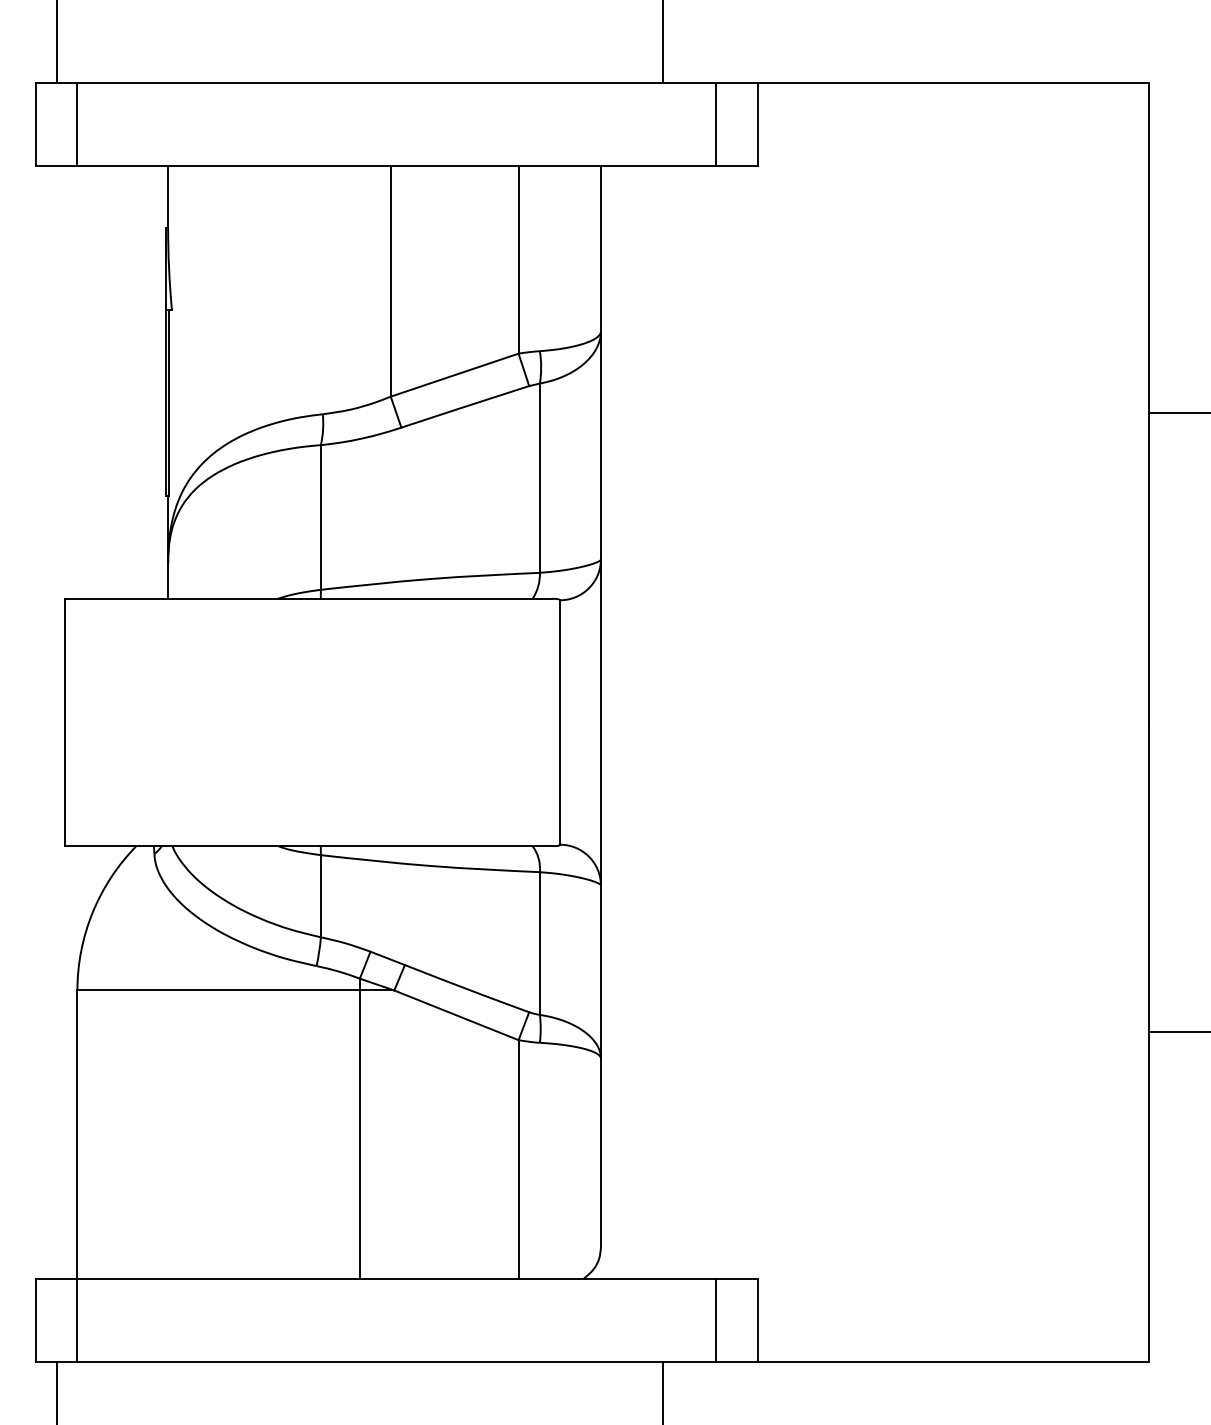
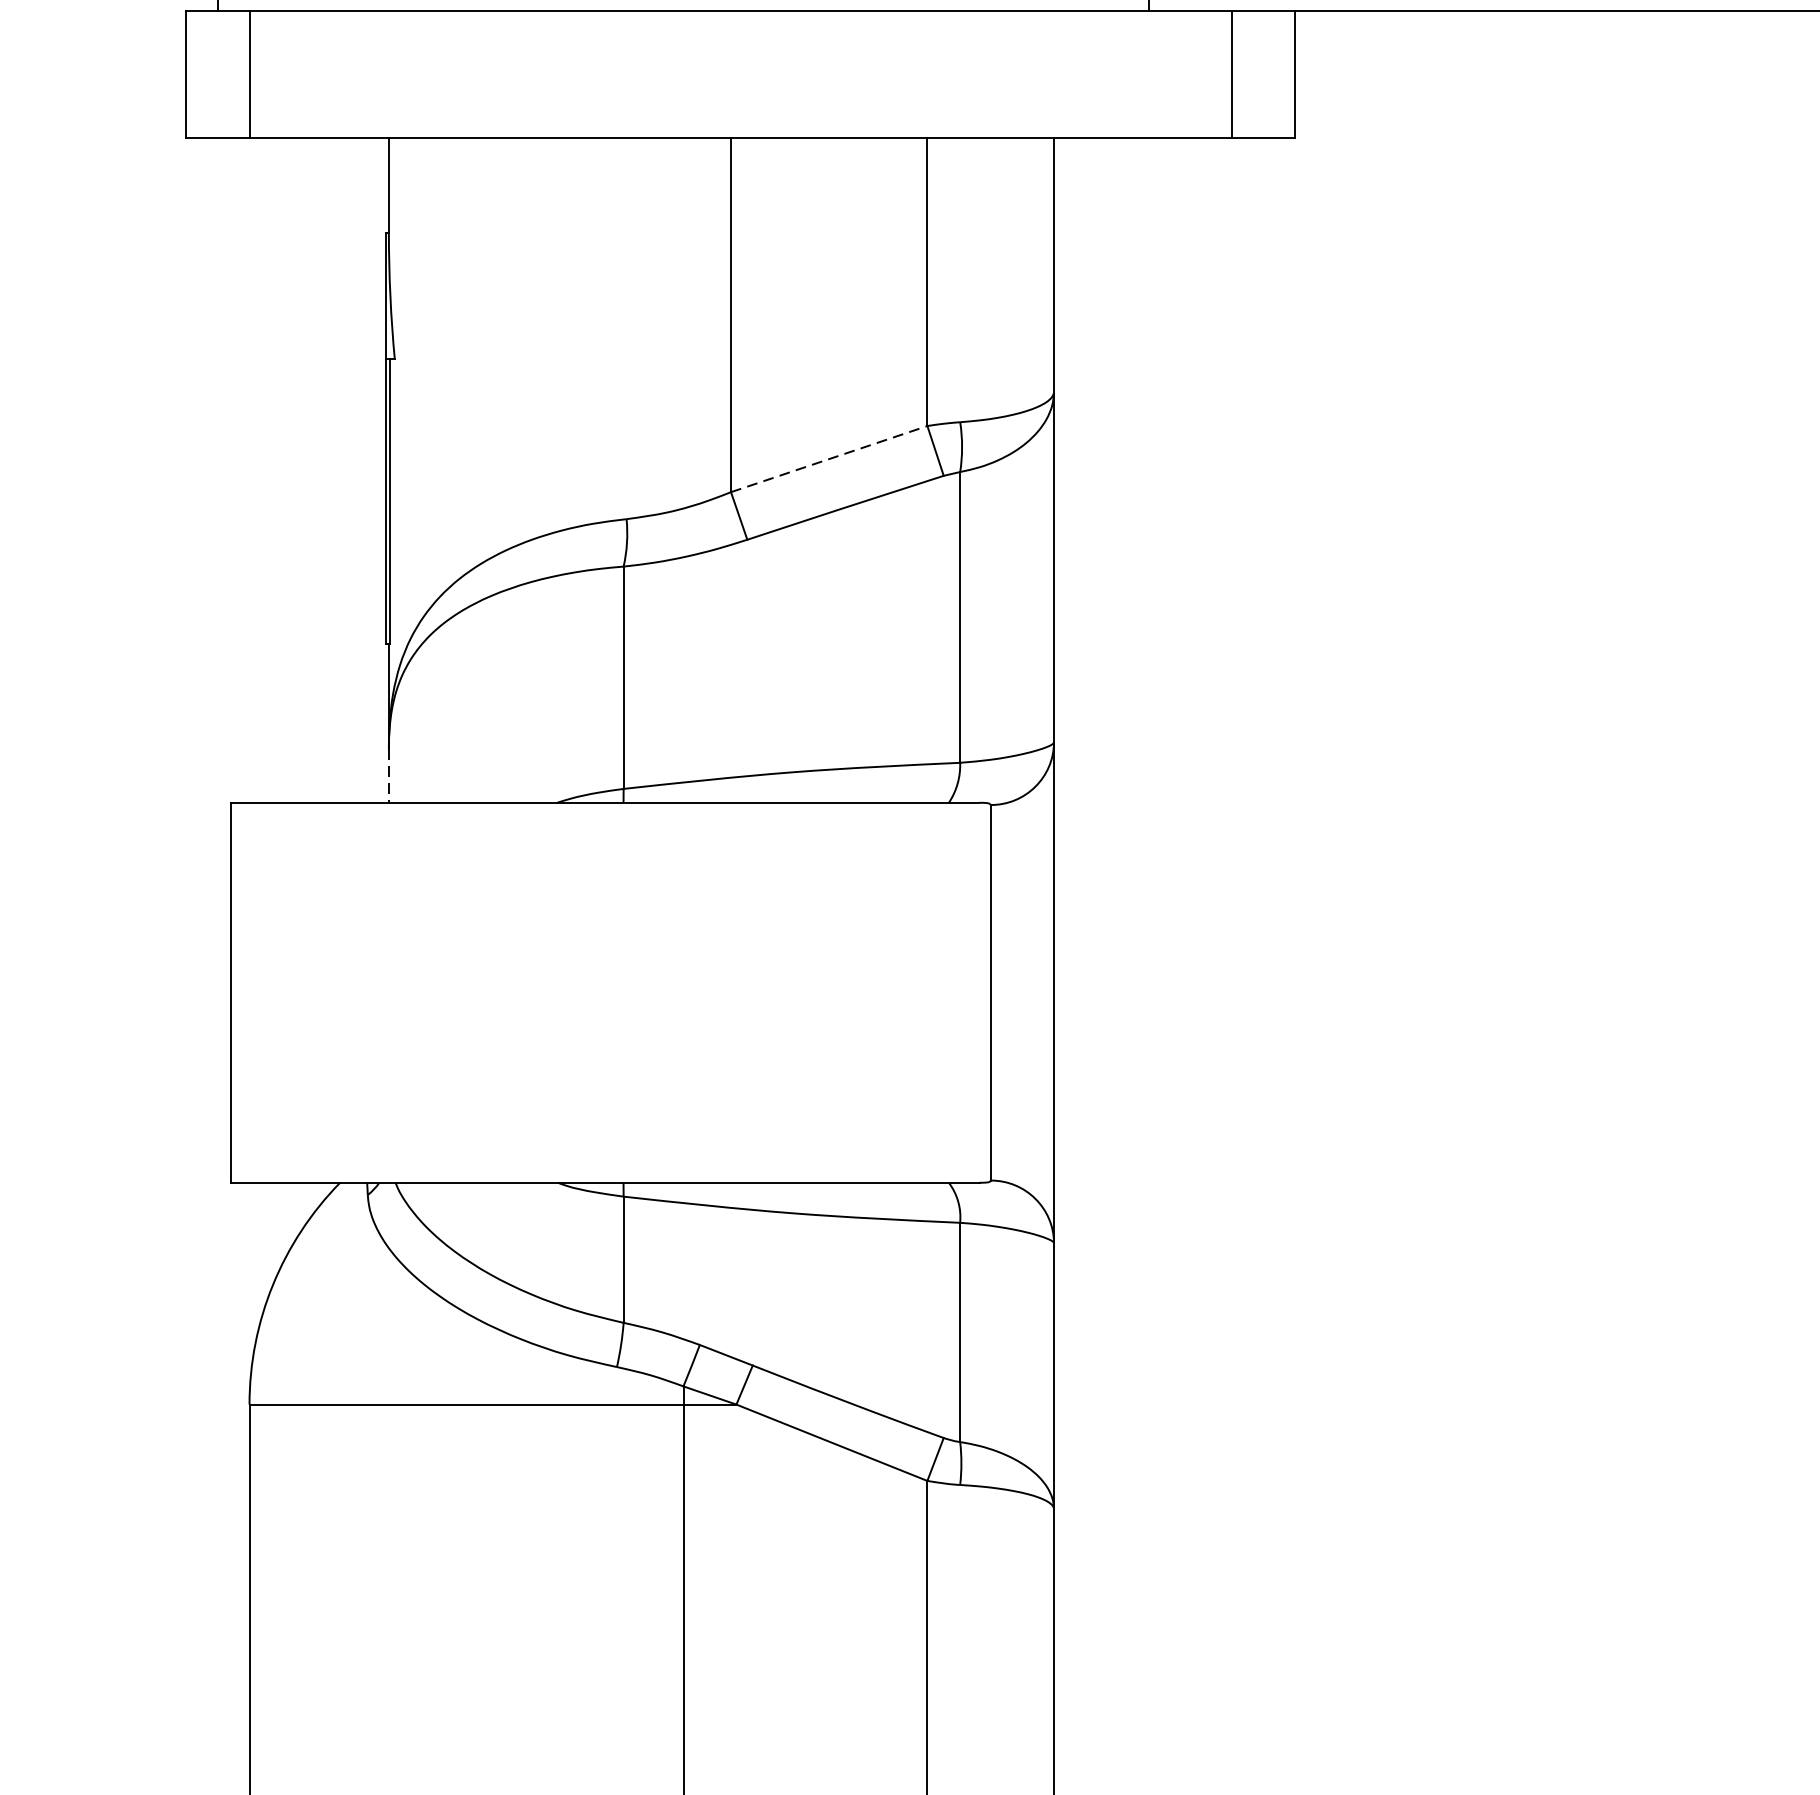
line: (455, 375) -> (830, 459), solid -> dashed
line: (168, 581) -> (389, 776), solid -> dashed

